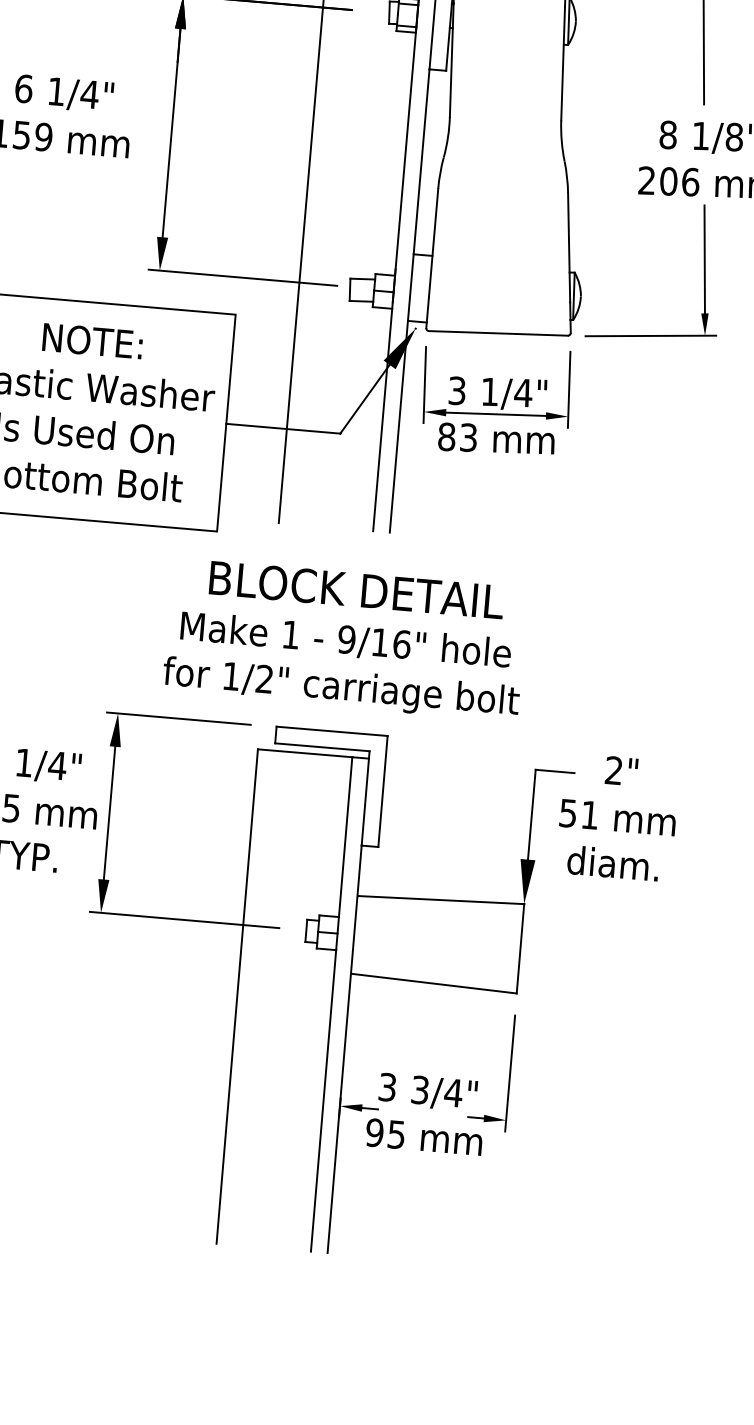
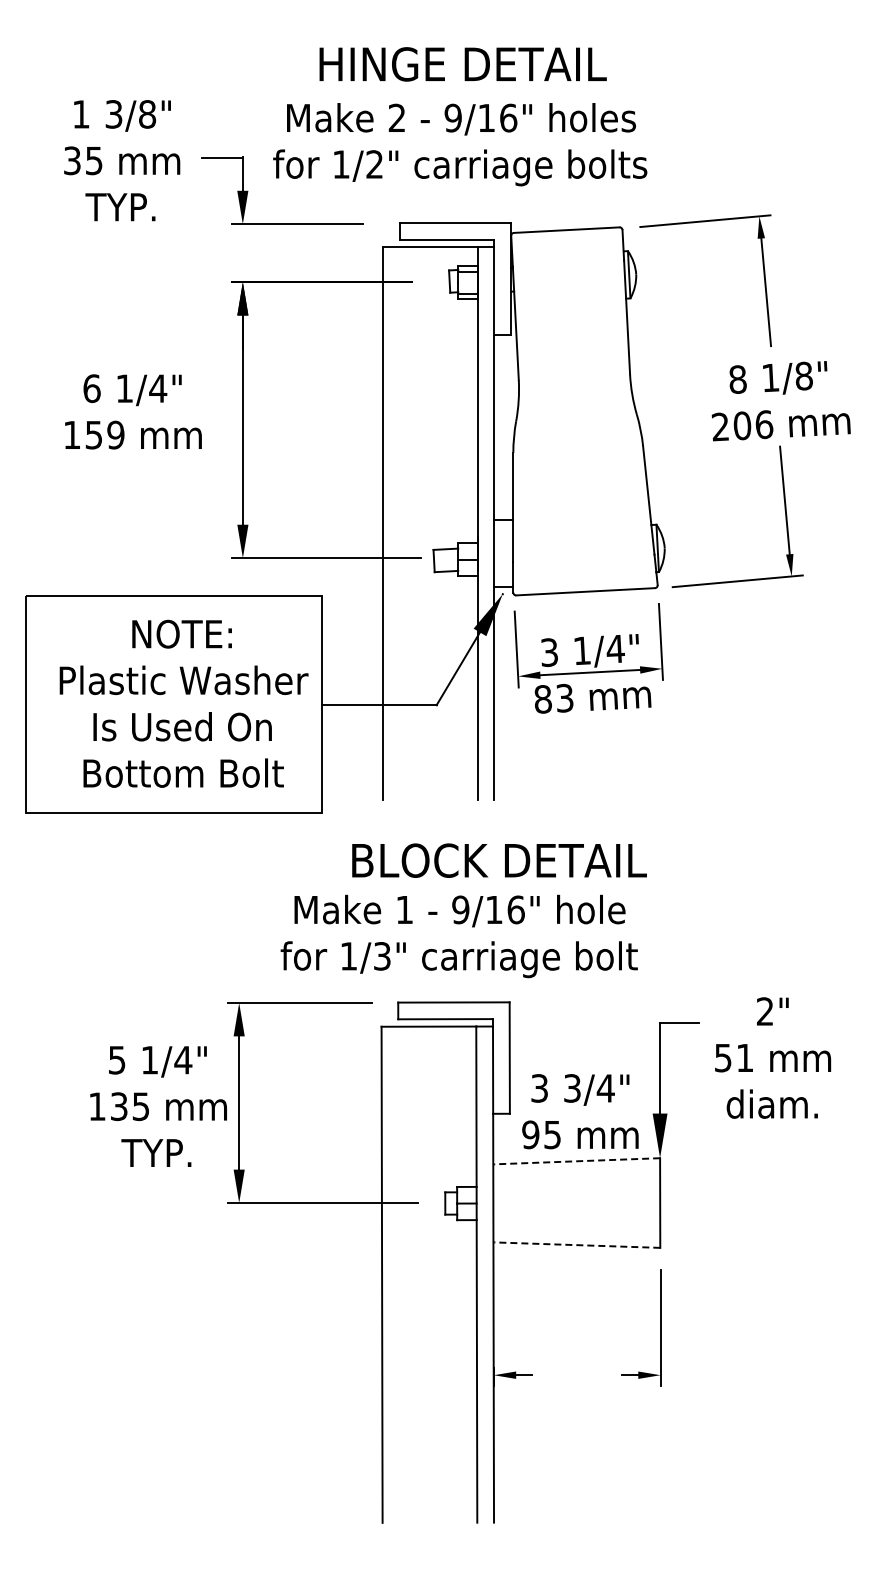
text: (356, 589) -> (499, 860), moved
text: (264, 679) -> (382, 956), 1/2" -> 1/3"
text: (618, 817) -> (773, 1057), moved
line: (441, 900) -> (577, 1161), solid -> dashed
line: (434, 984) -> (577, 1245), solid -> dashed
text: (426, 1113) -> (580, 1111), moved

